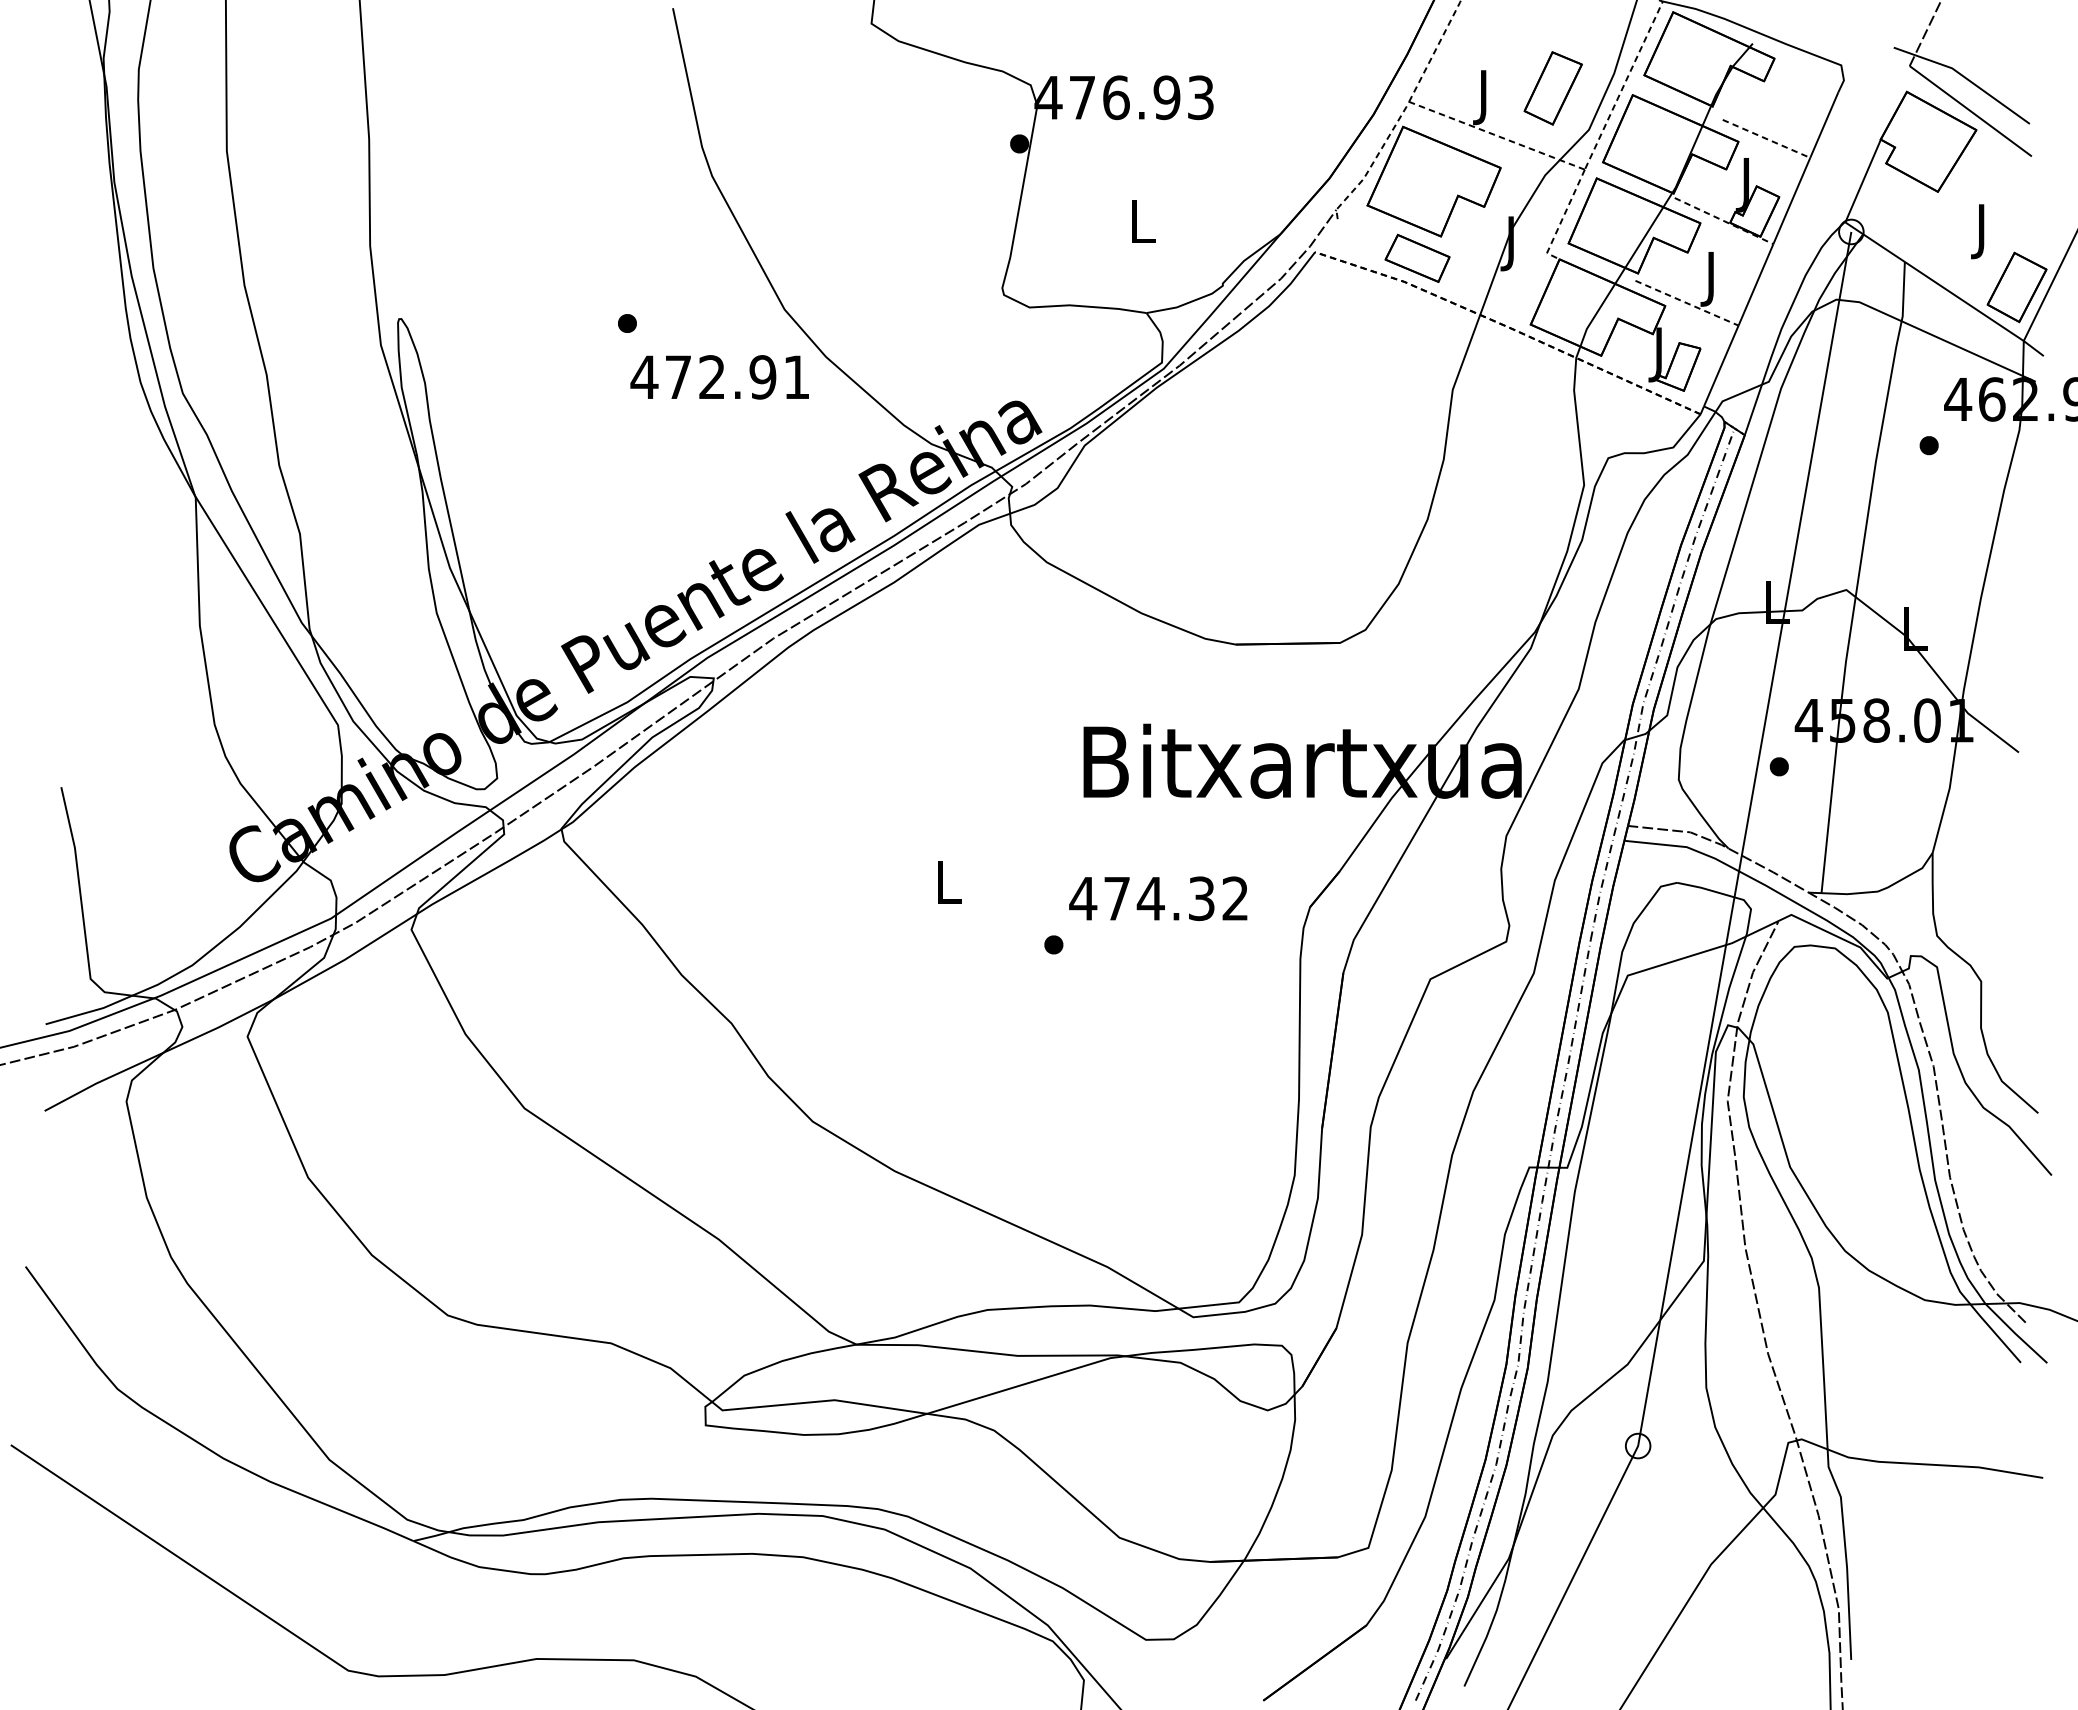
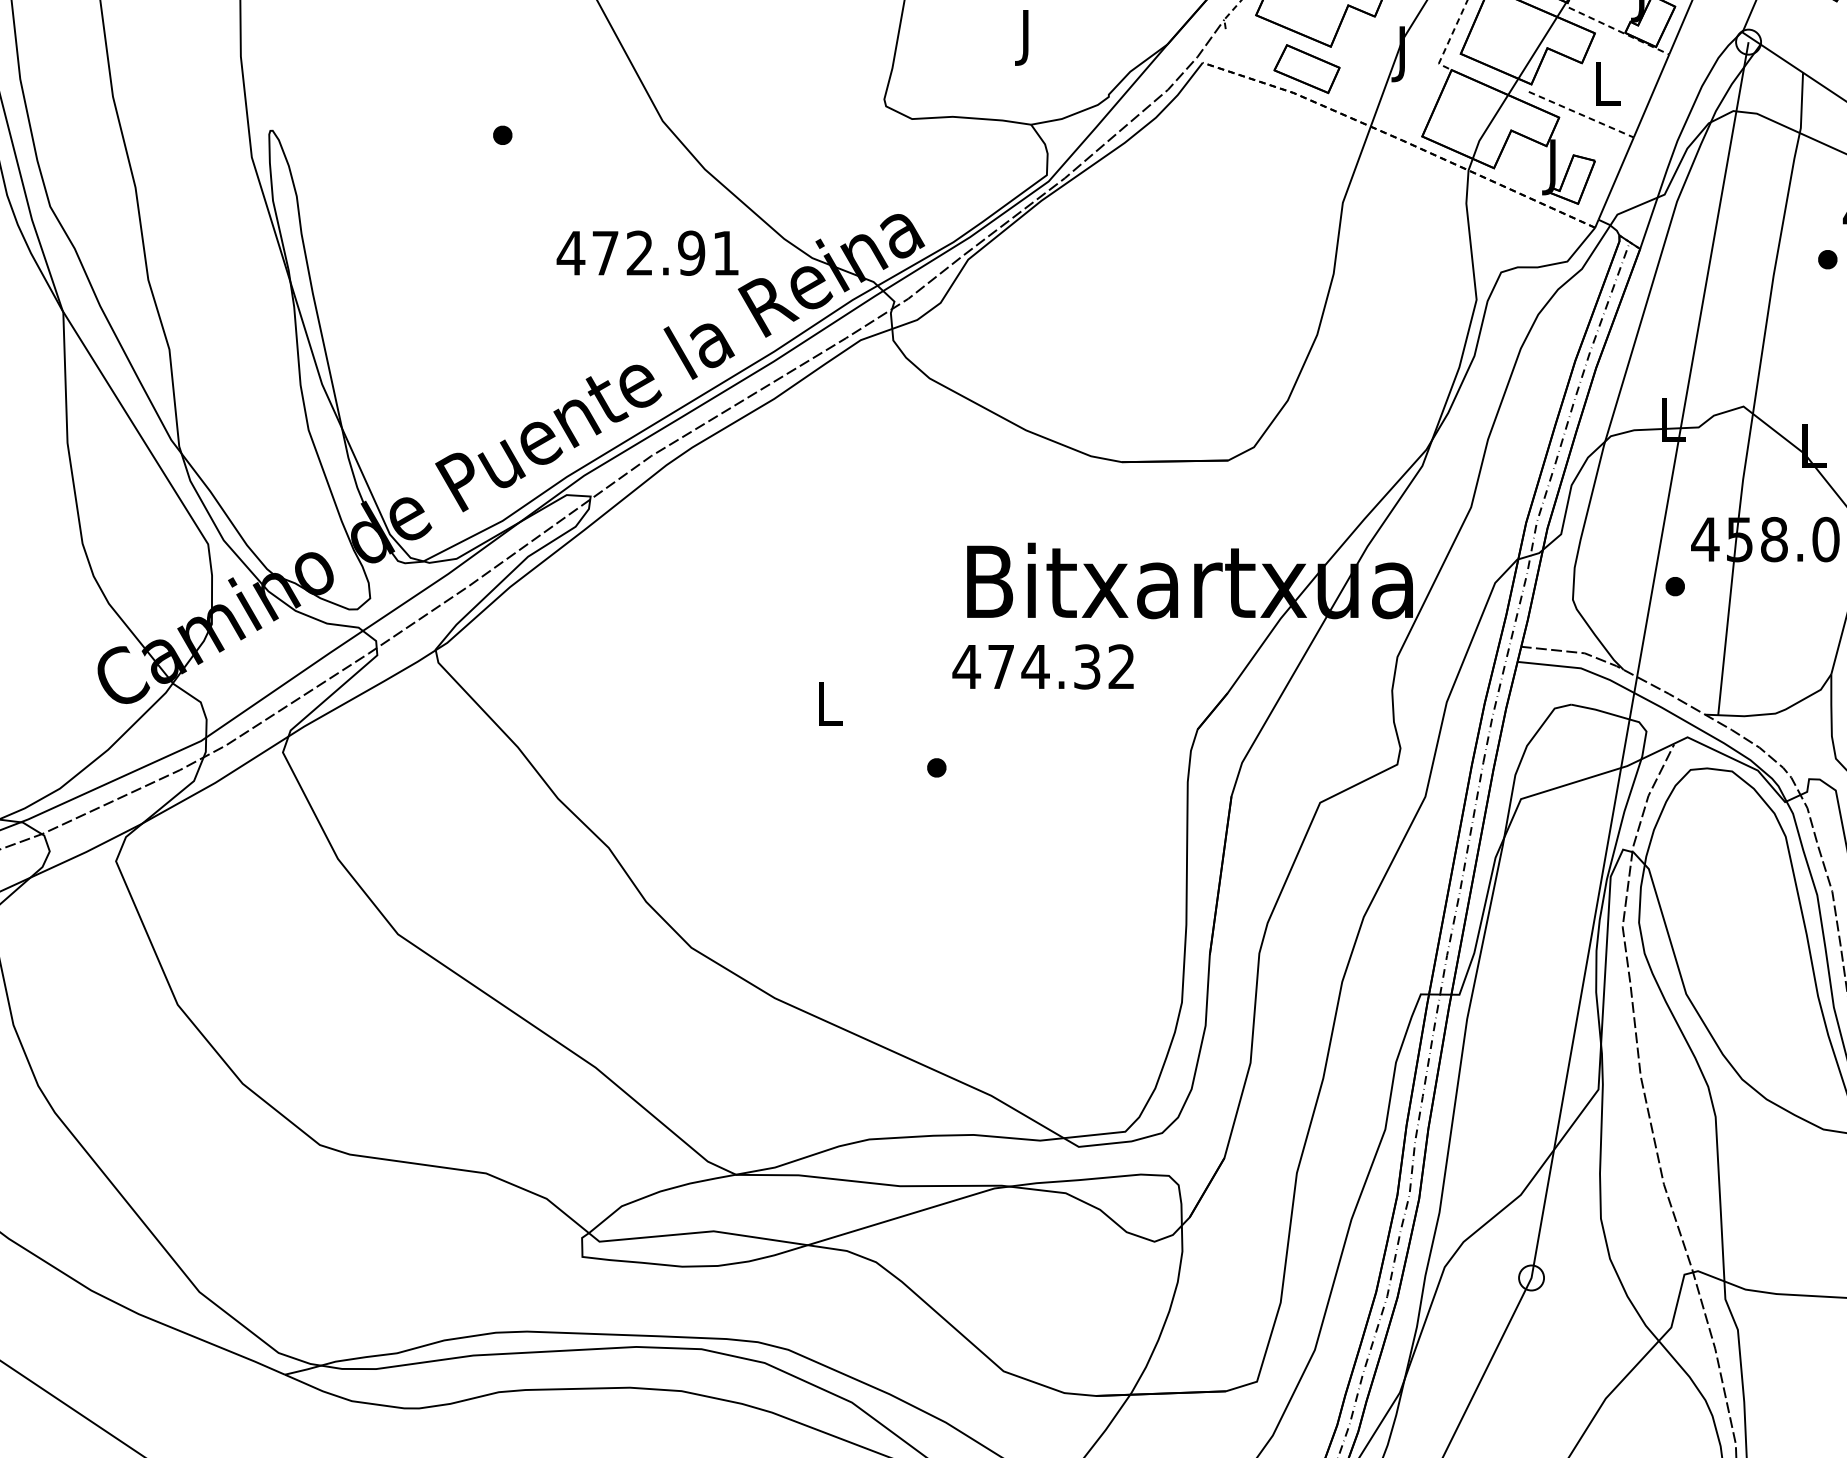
text: (1142, 227) -> (1027, 37), L -> J
text: (1712, 279) -> (1607, 90), J -> L
text: (719, 377) -> (647, 253), moved
text: (1158, 898) -> (1043, 666), moved

